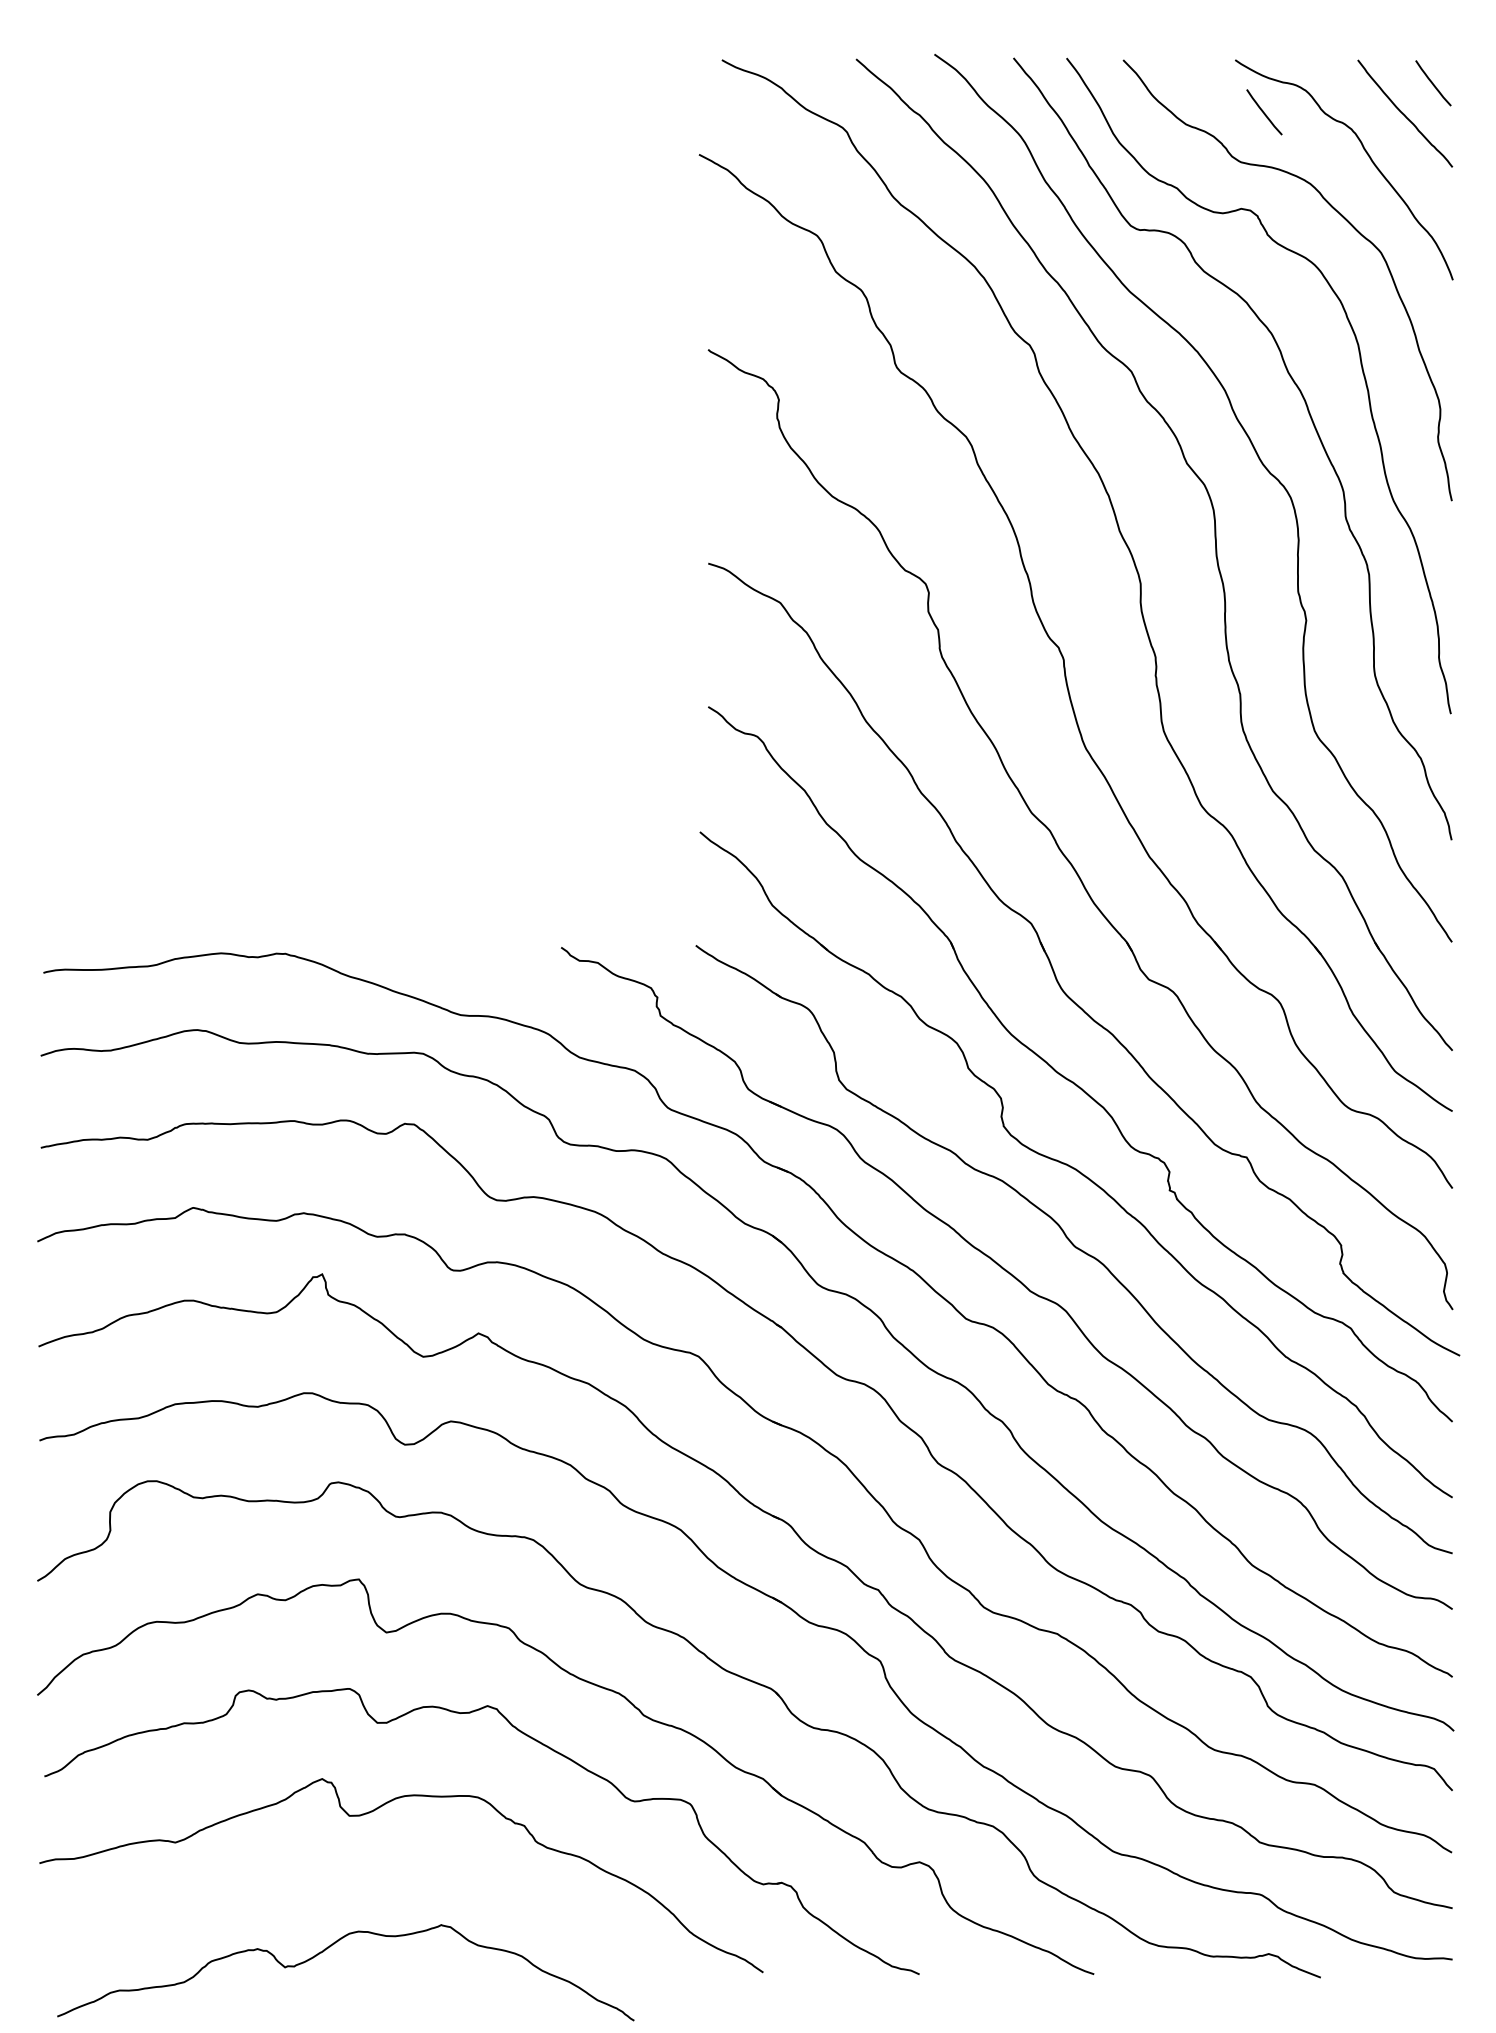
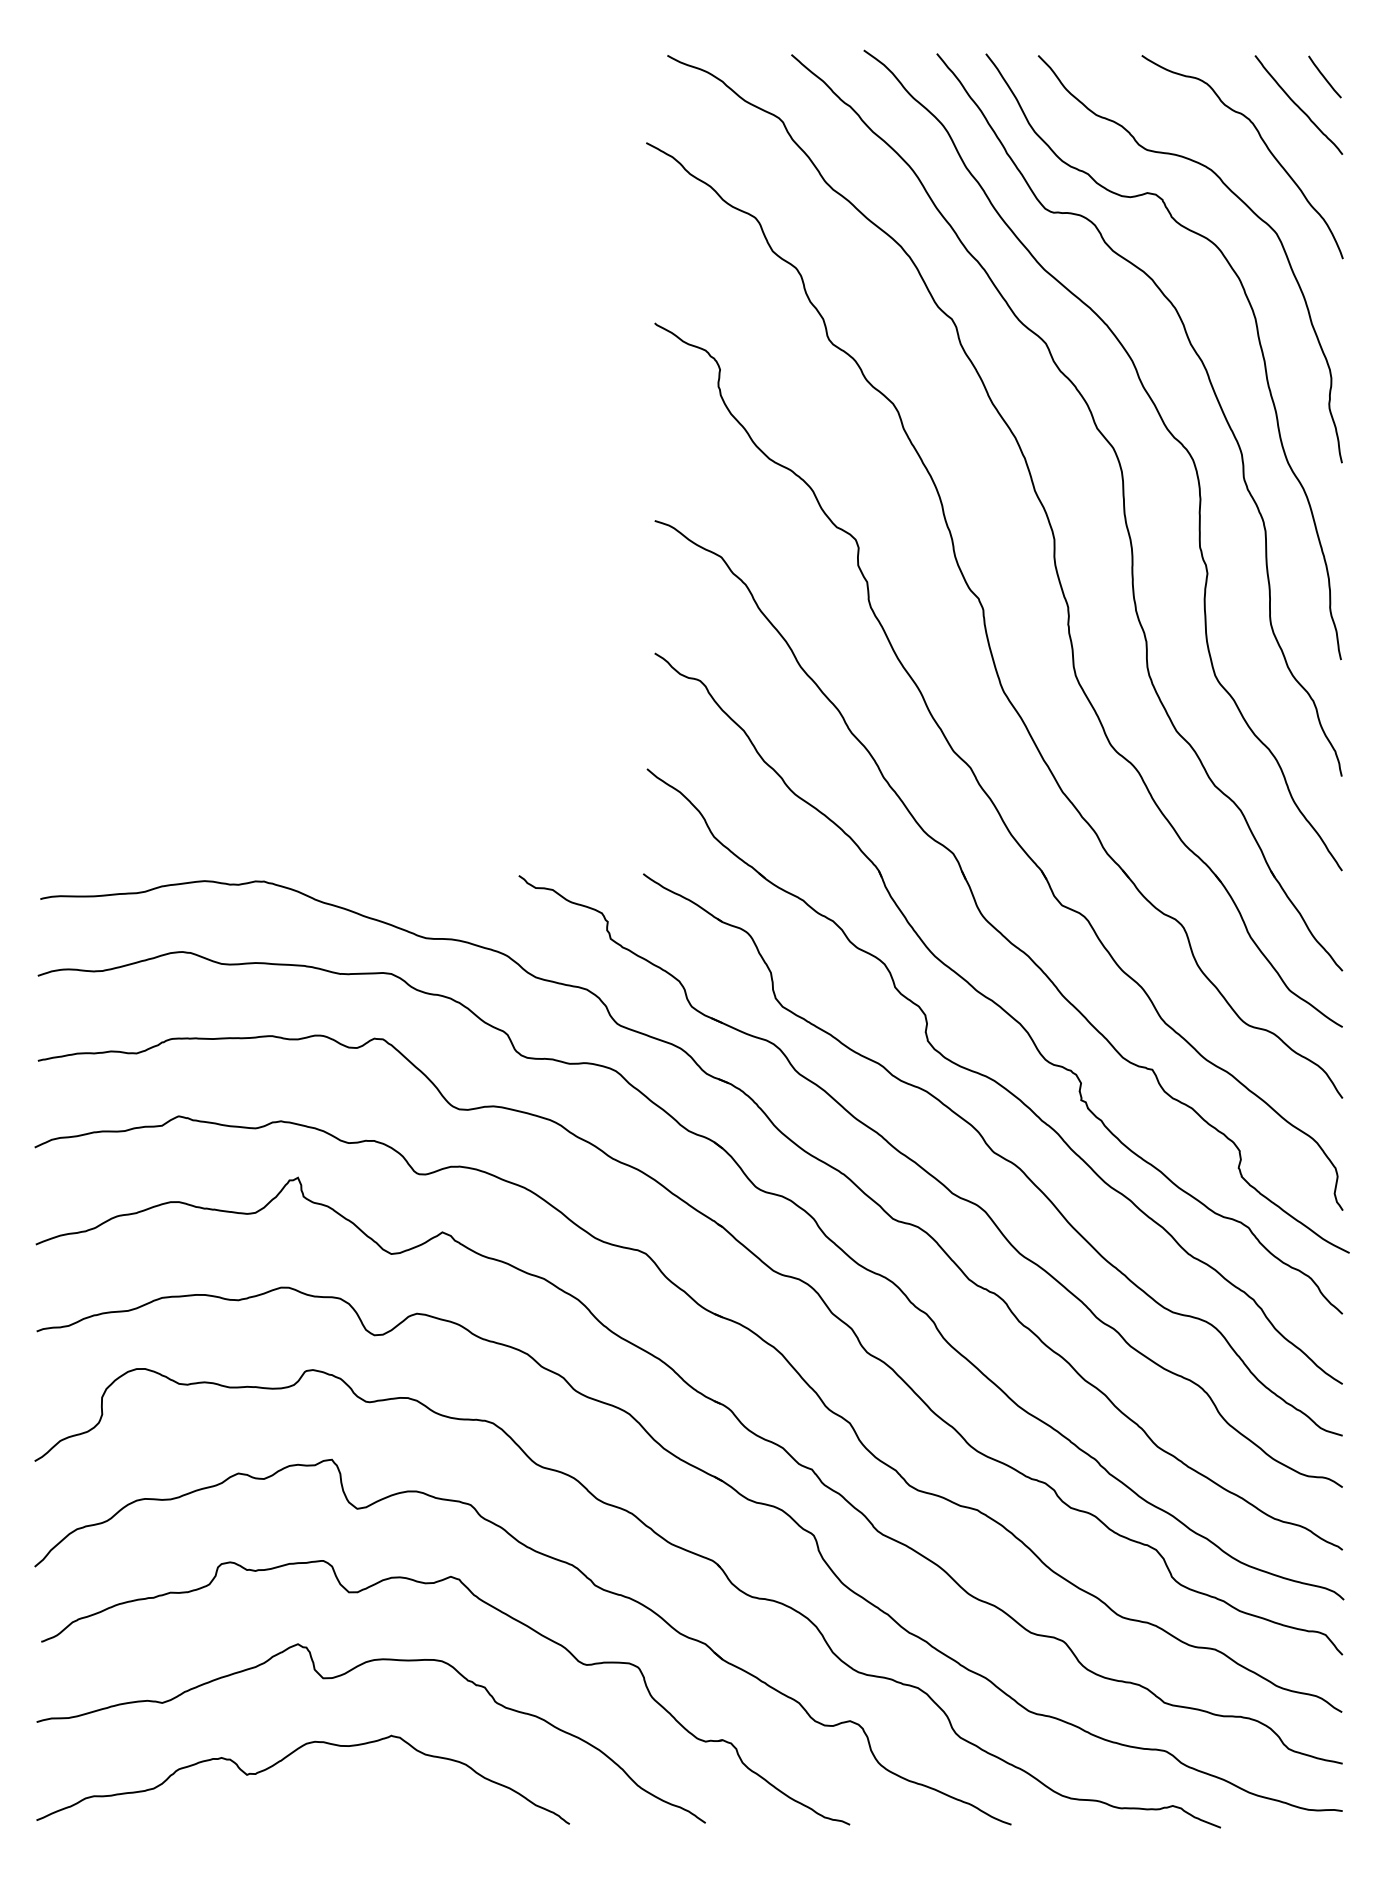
curve: (1264, 112) -> (1168, 104), removed
curve: (330, 1947) -> (289, 1756), moved

